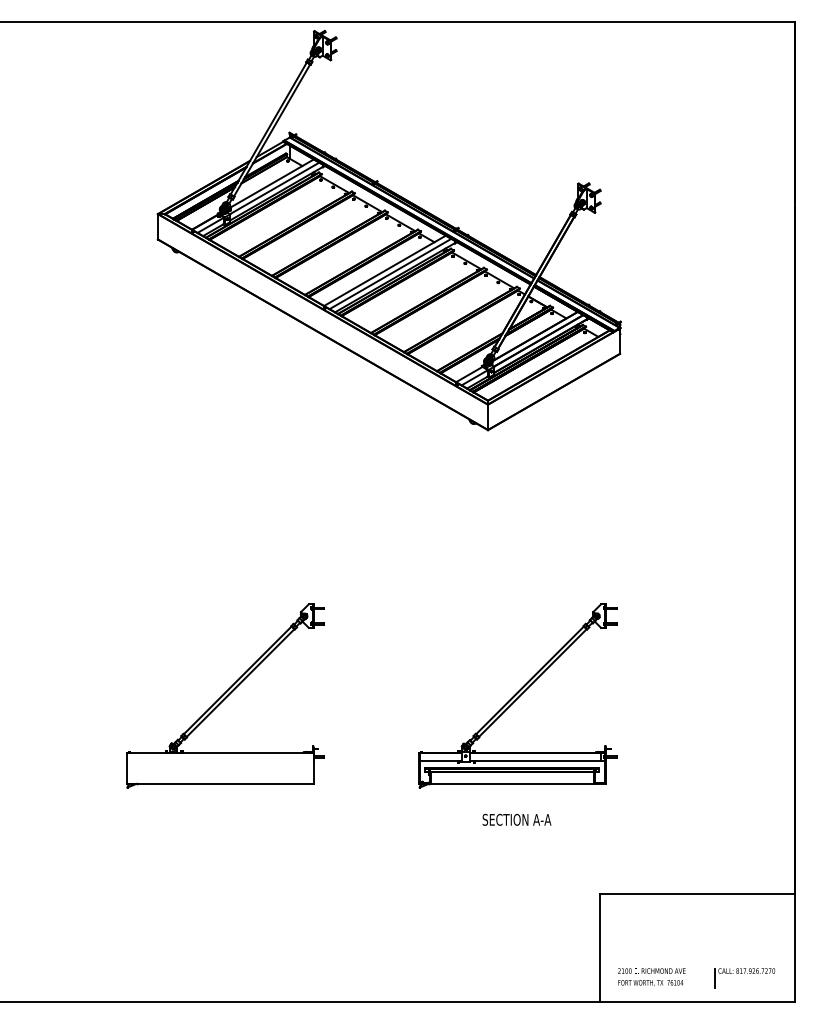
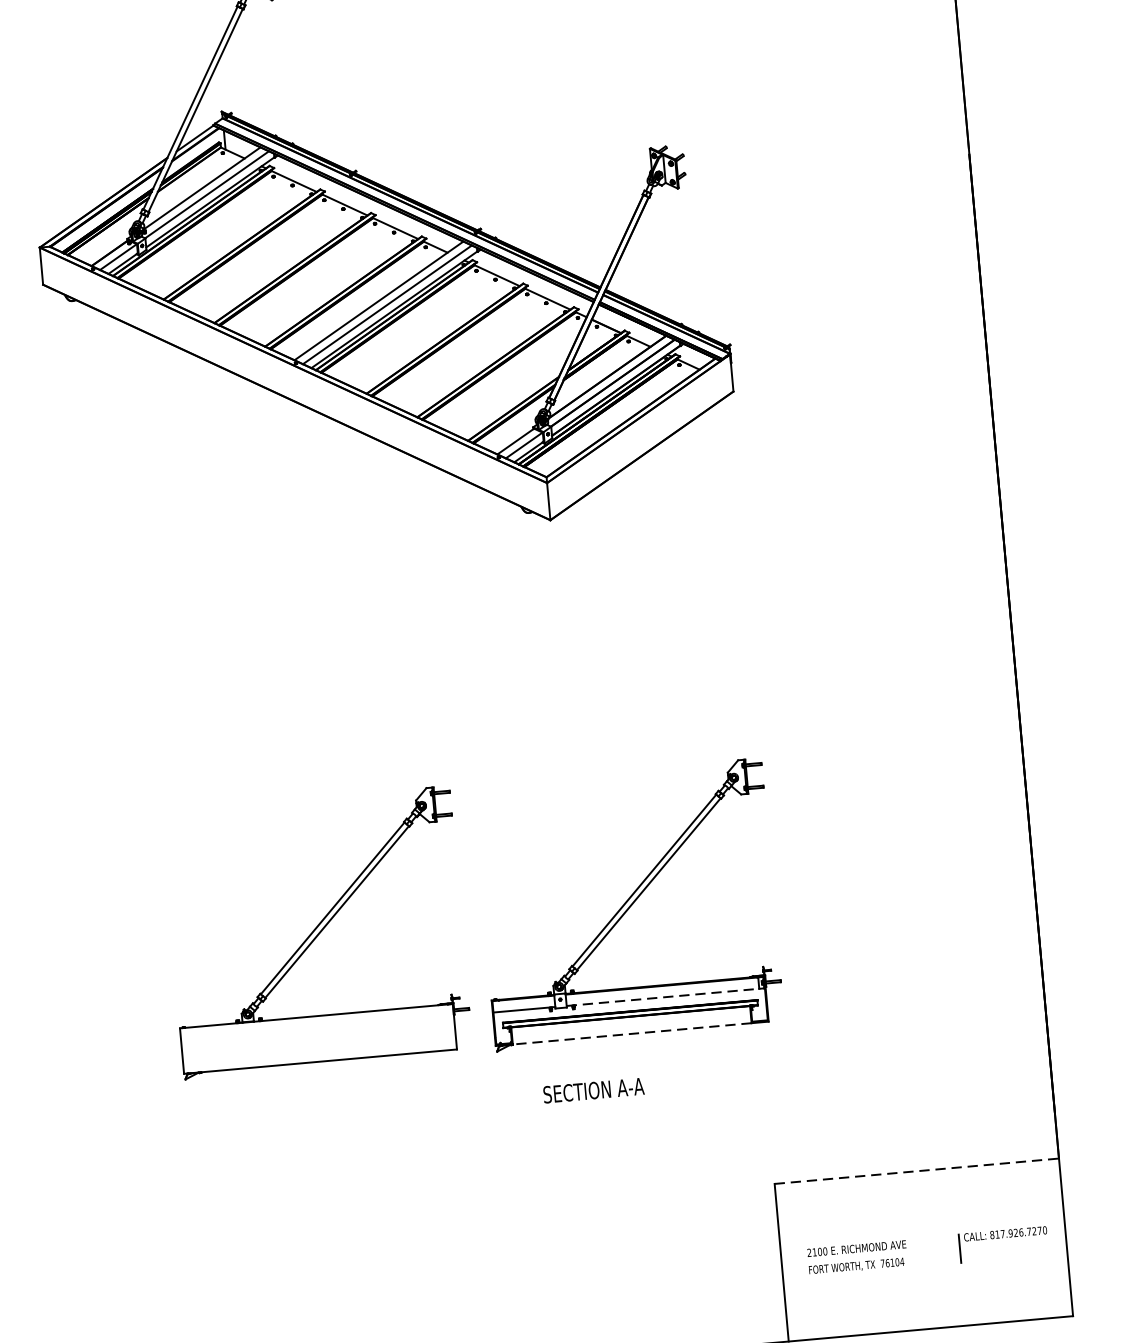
part: (225, 695) -> (316, 932), moved
line: (535, 760) -> (662, 996), solid -> dashed
line: (512, 783) -> (632, 1033), solid -> dashed
text: (516, 819) -> (593, 1090), moved
line: (697, 894) -> (917, 1171), solid -> dashed
text: (651, 977) -> (857, 1258), moved
part: (744, 978) -> (1003, 1245), moved

